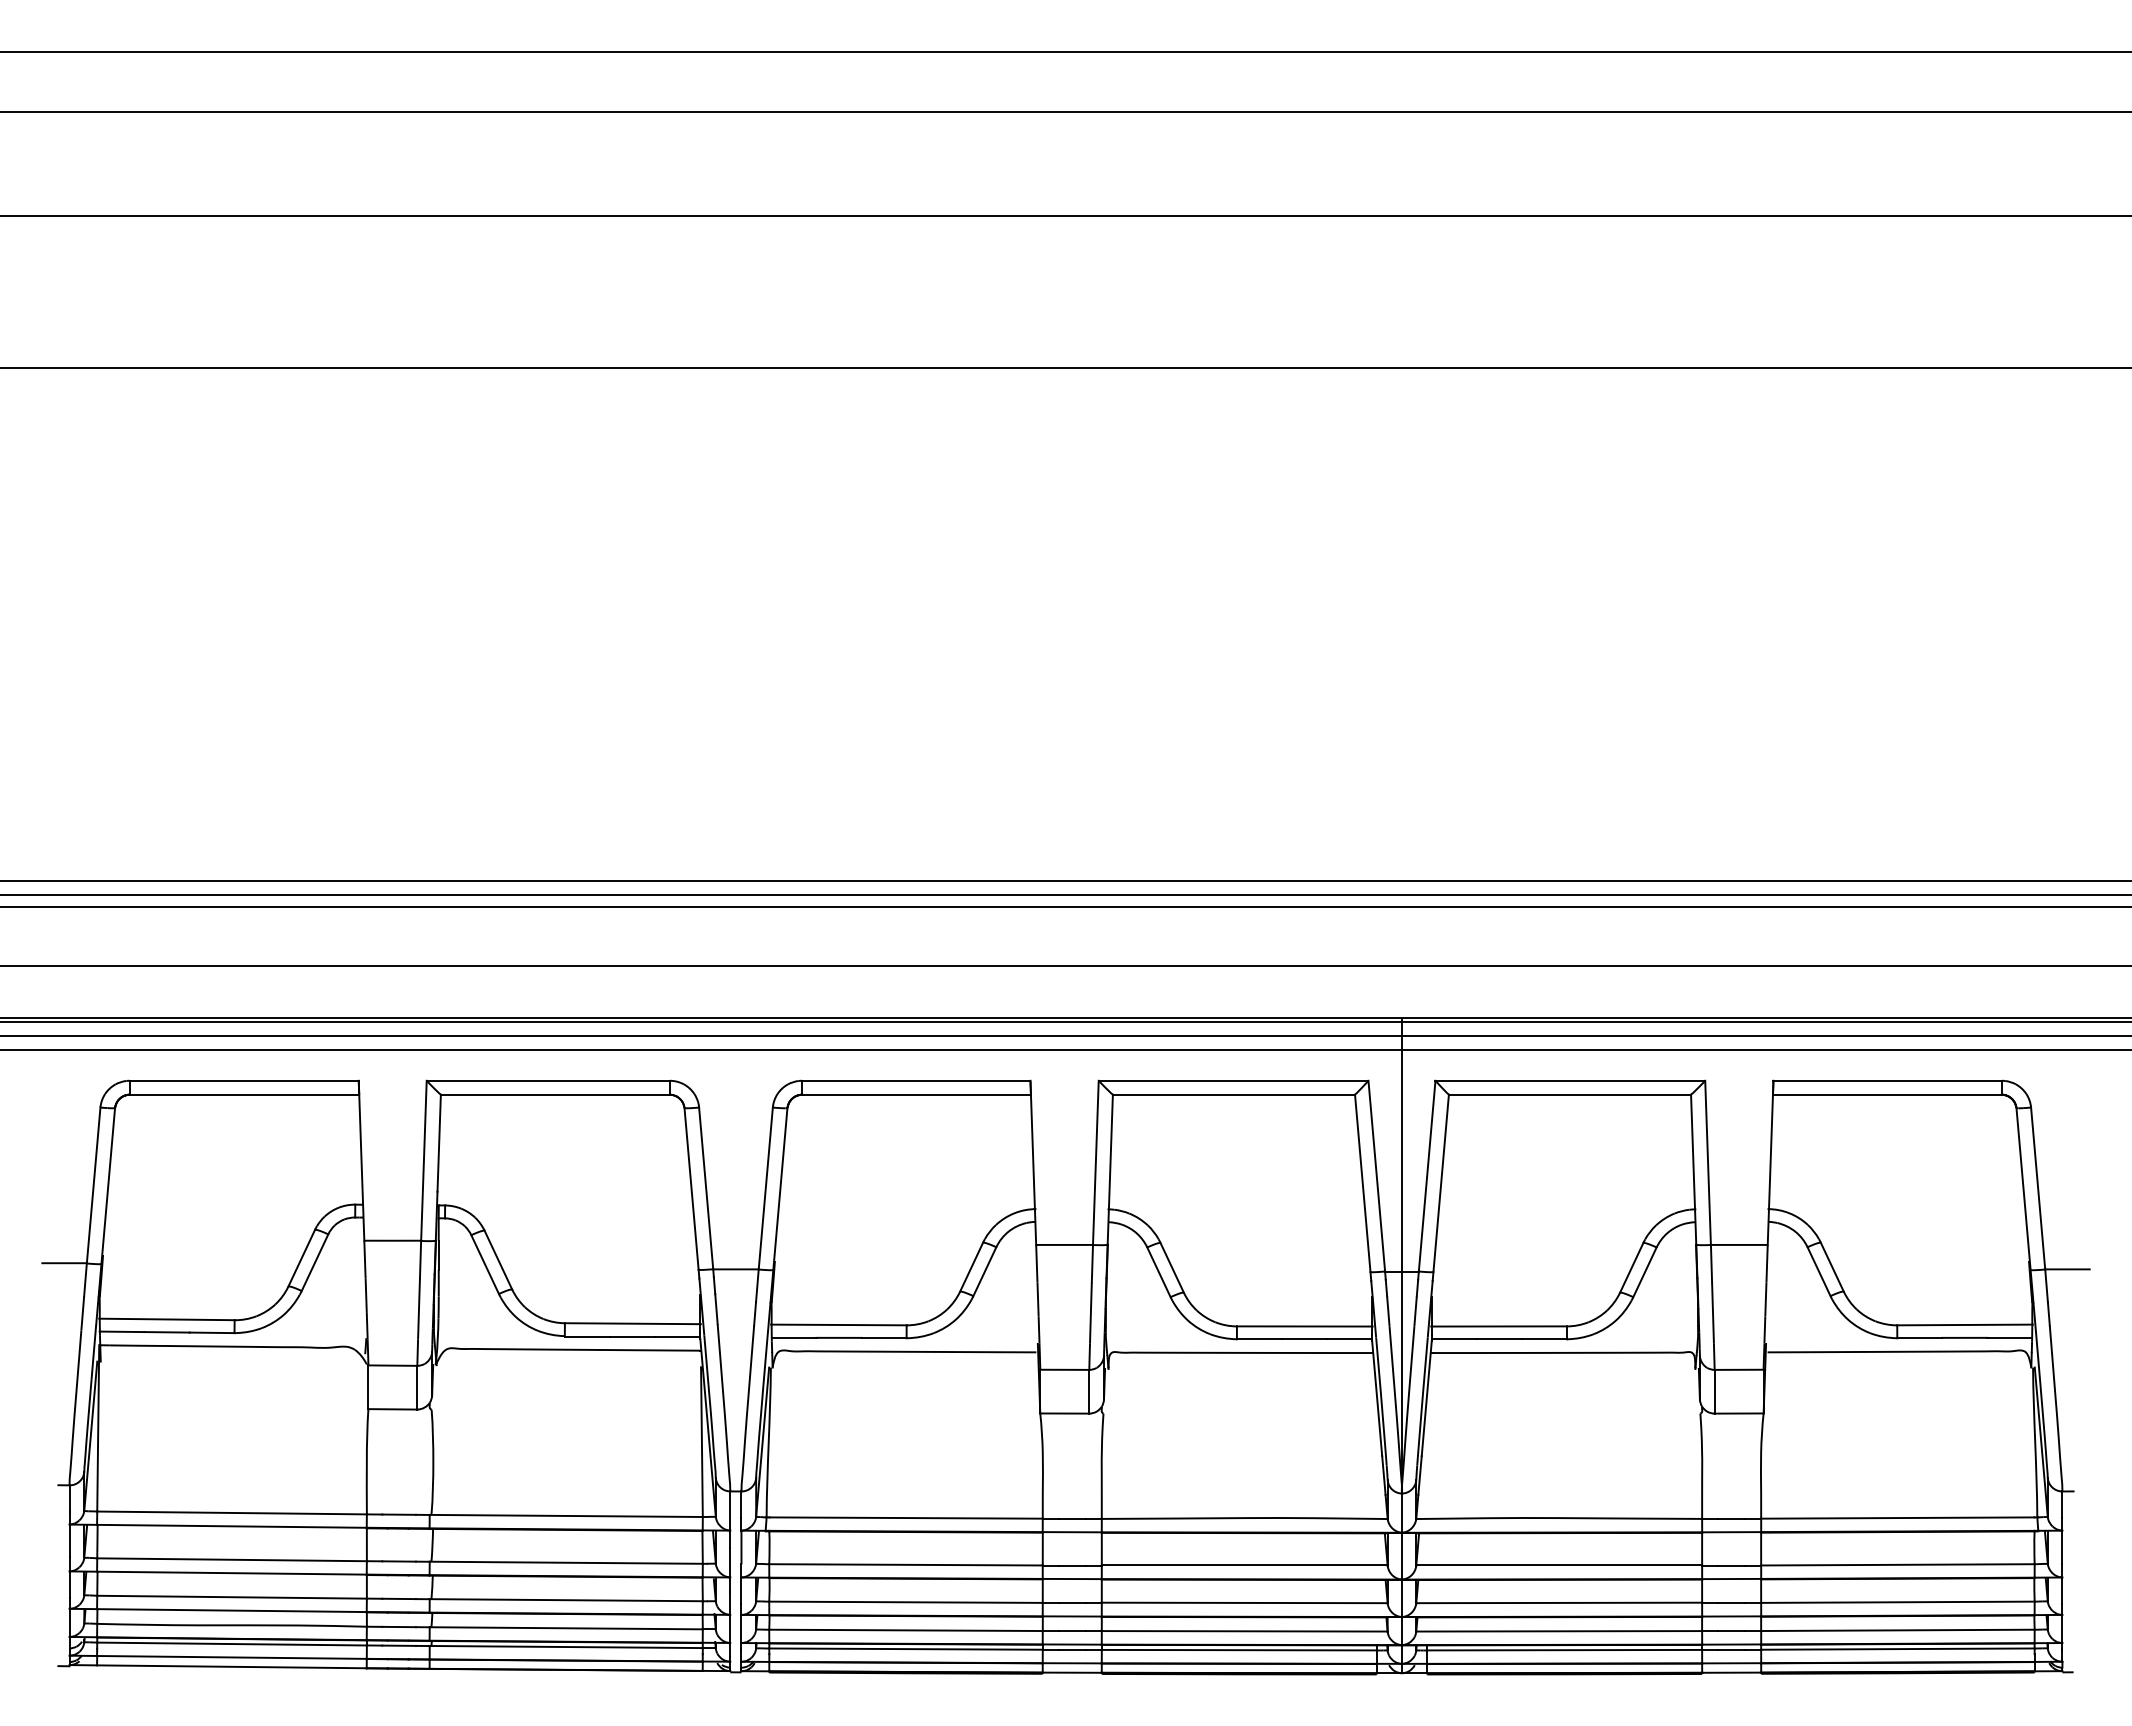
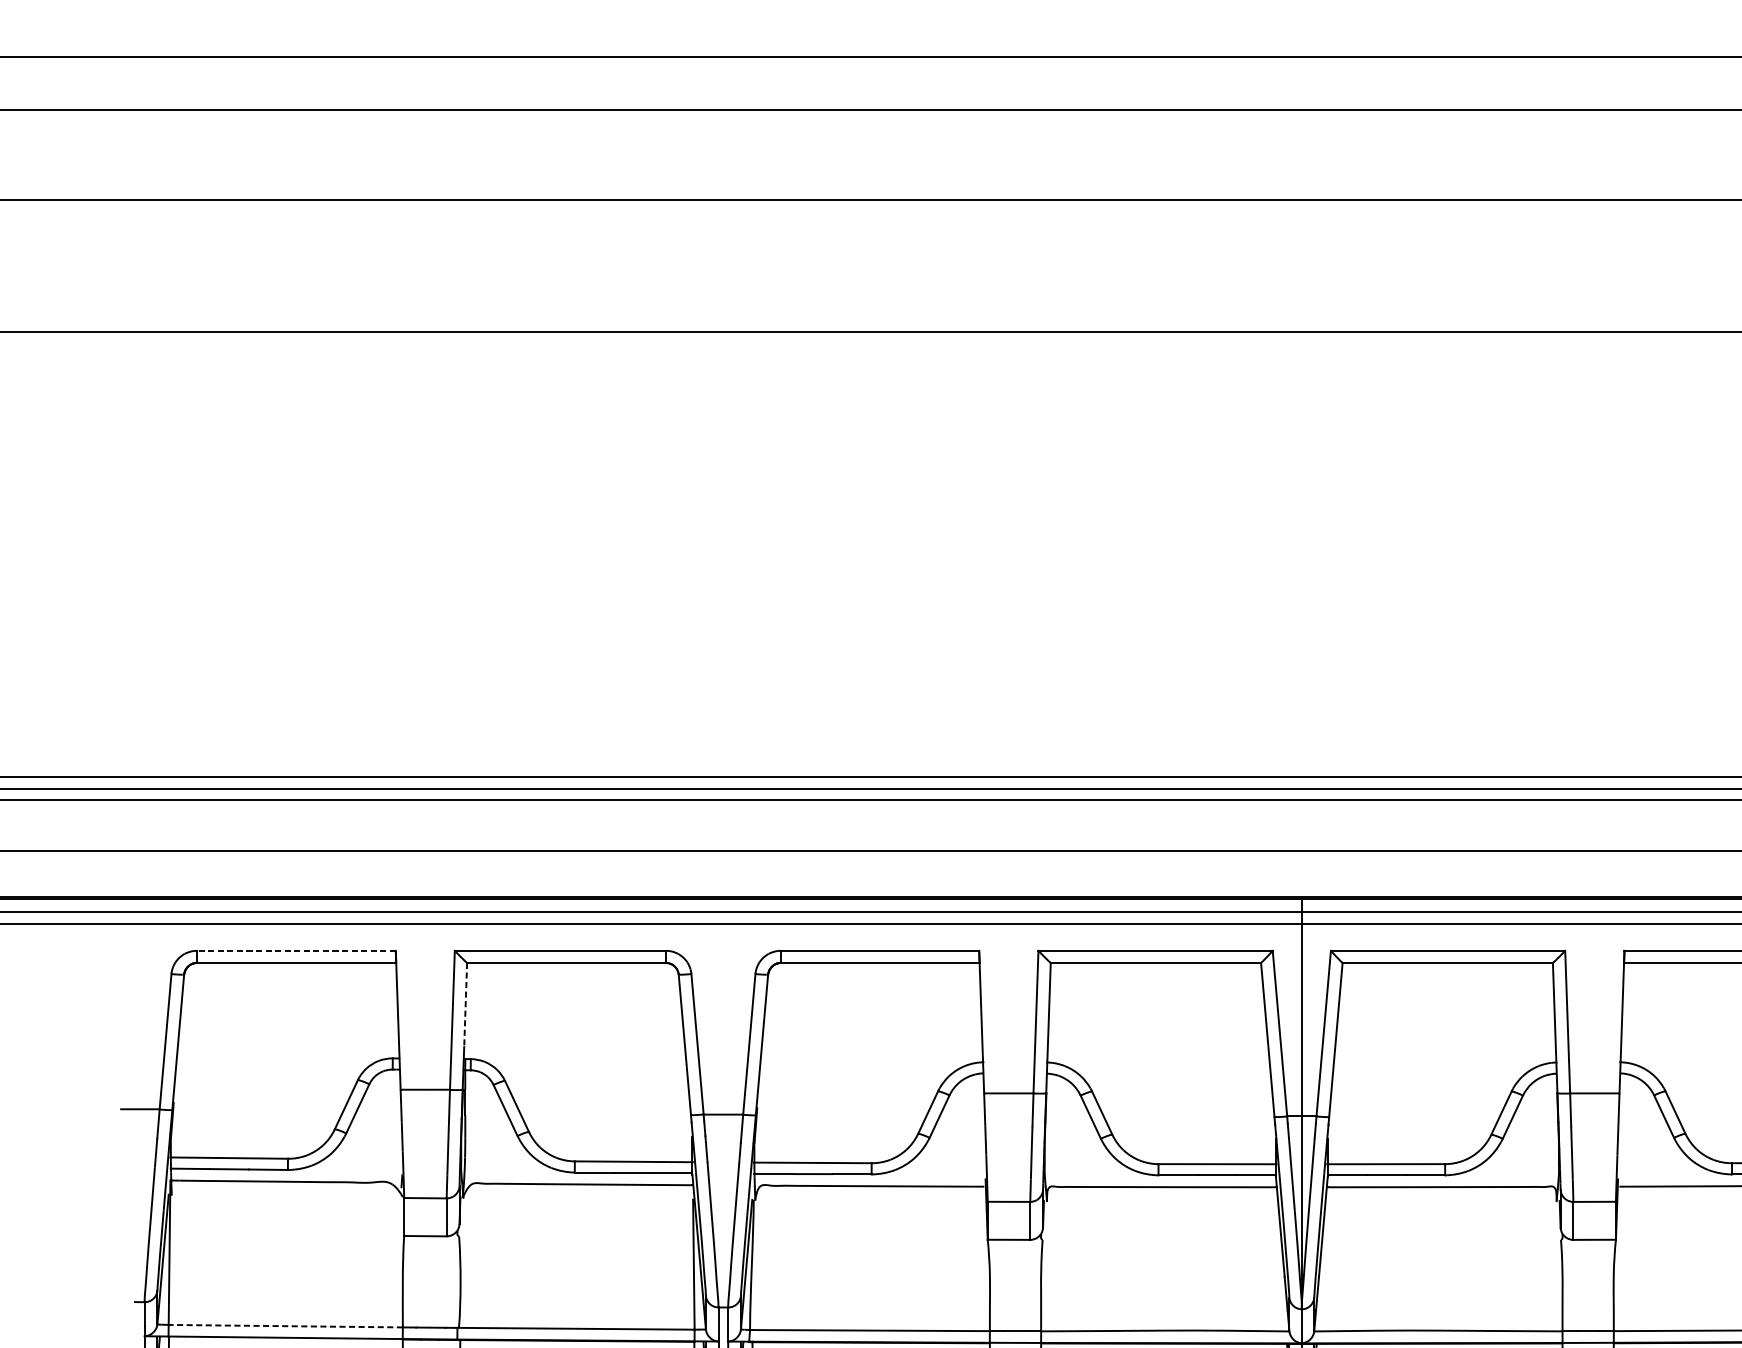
line: (244, 1080) -> (296, 950), solid -> dashed
line: (439, 1143) -> (465, 1005), solid -> dashed
line: (232, 1512) -> (286, 1325), solid -> dashed

